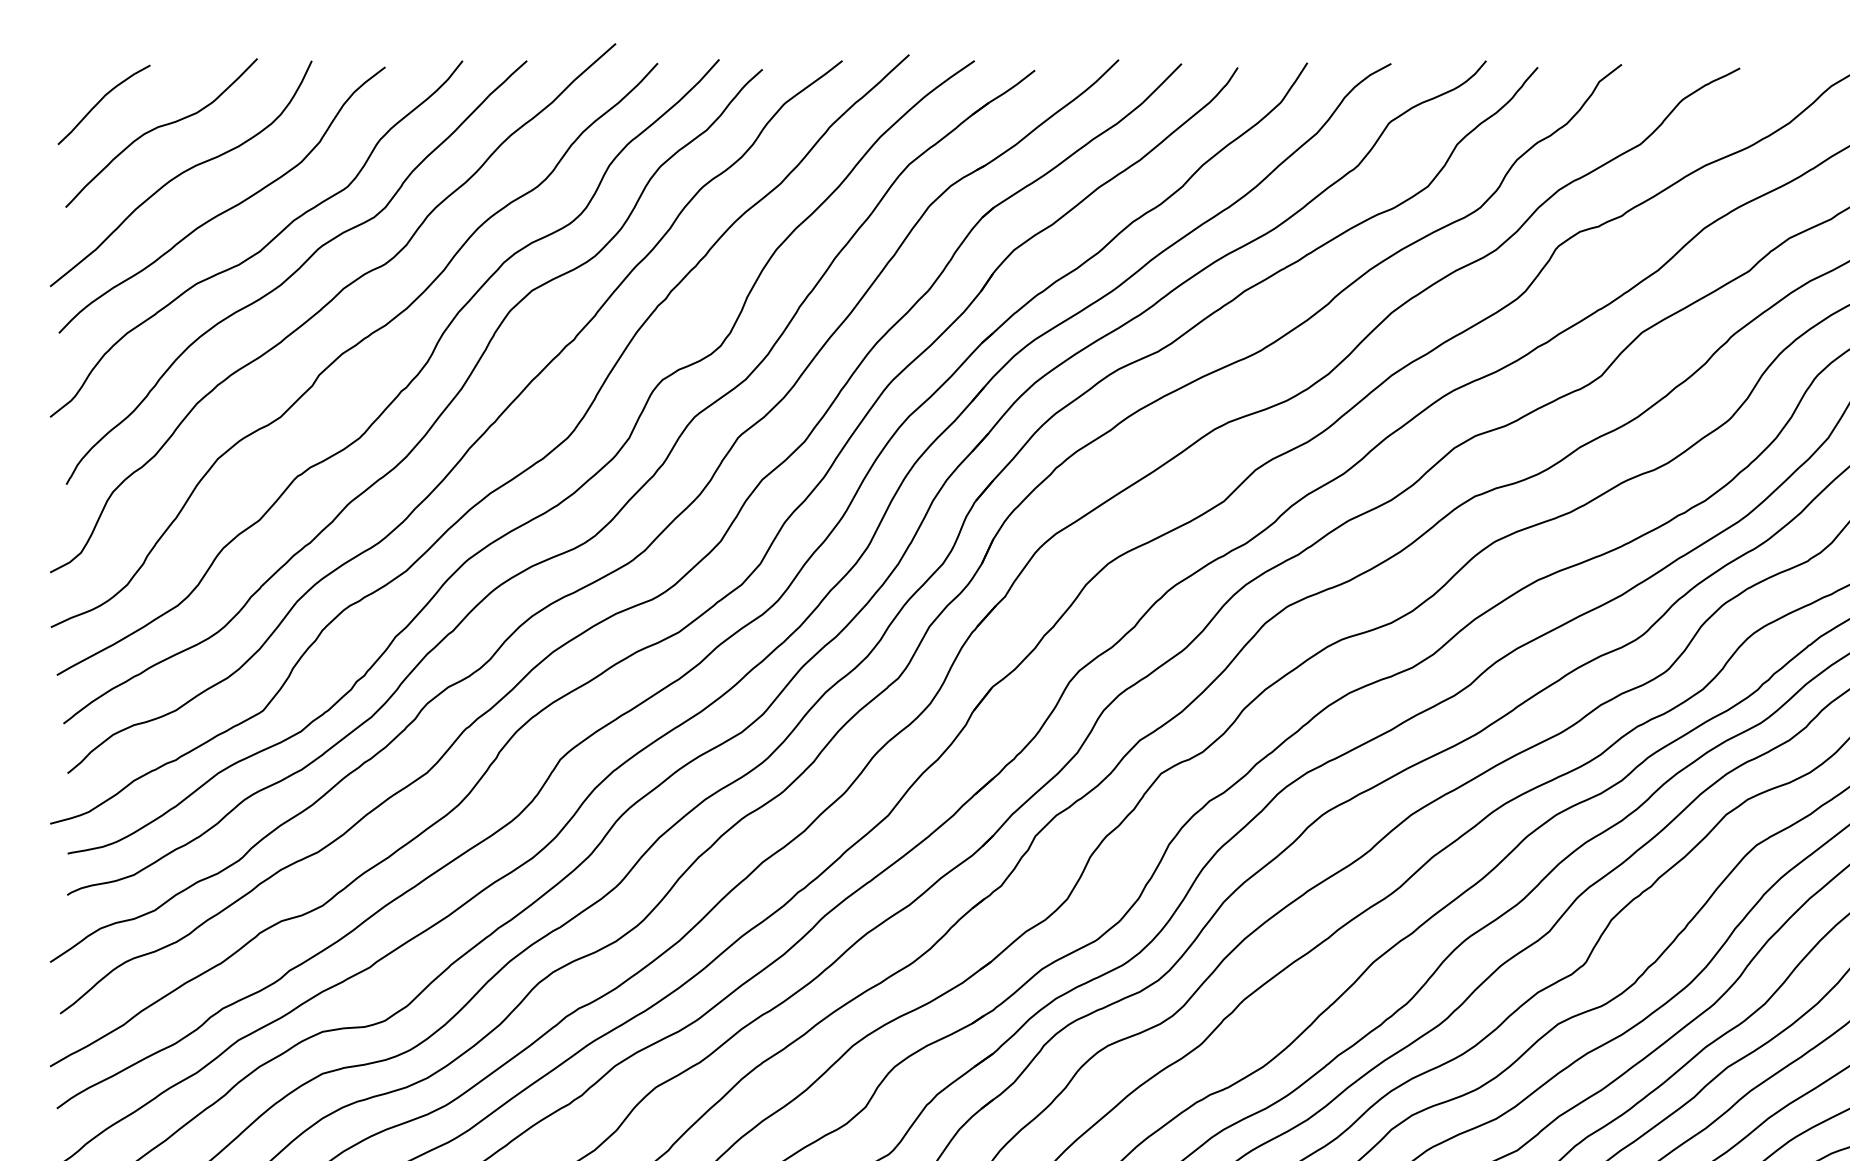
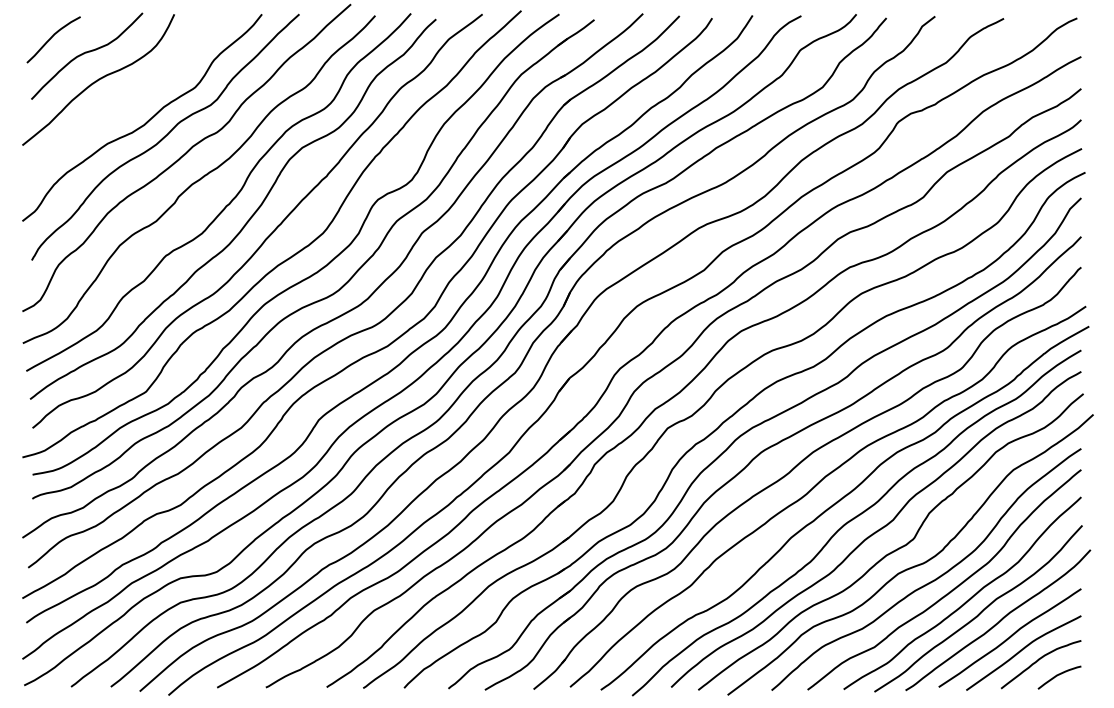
curve: (225, 209) -> (124, 100), removed

